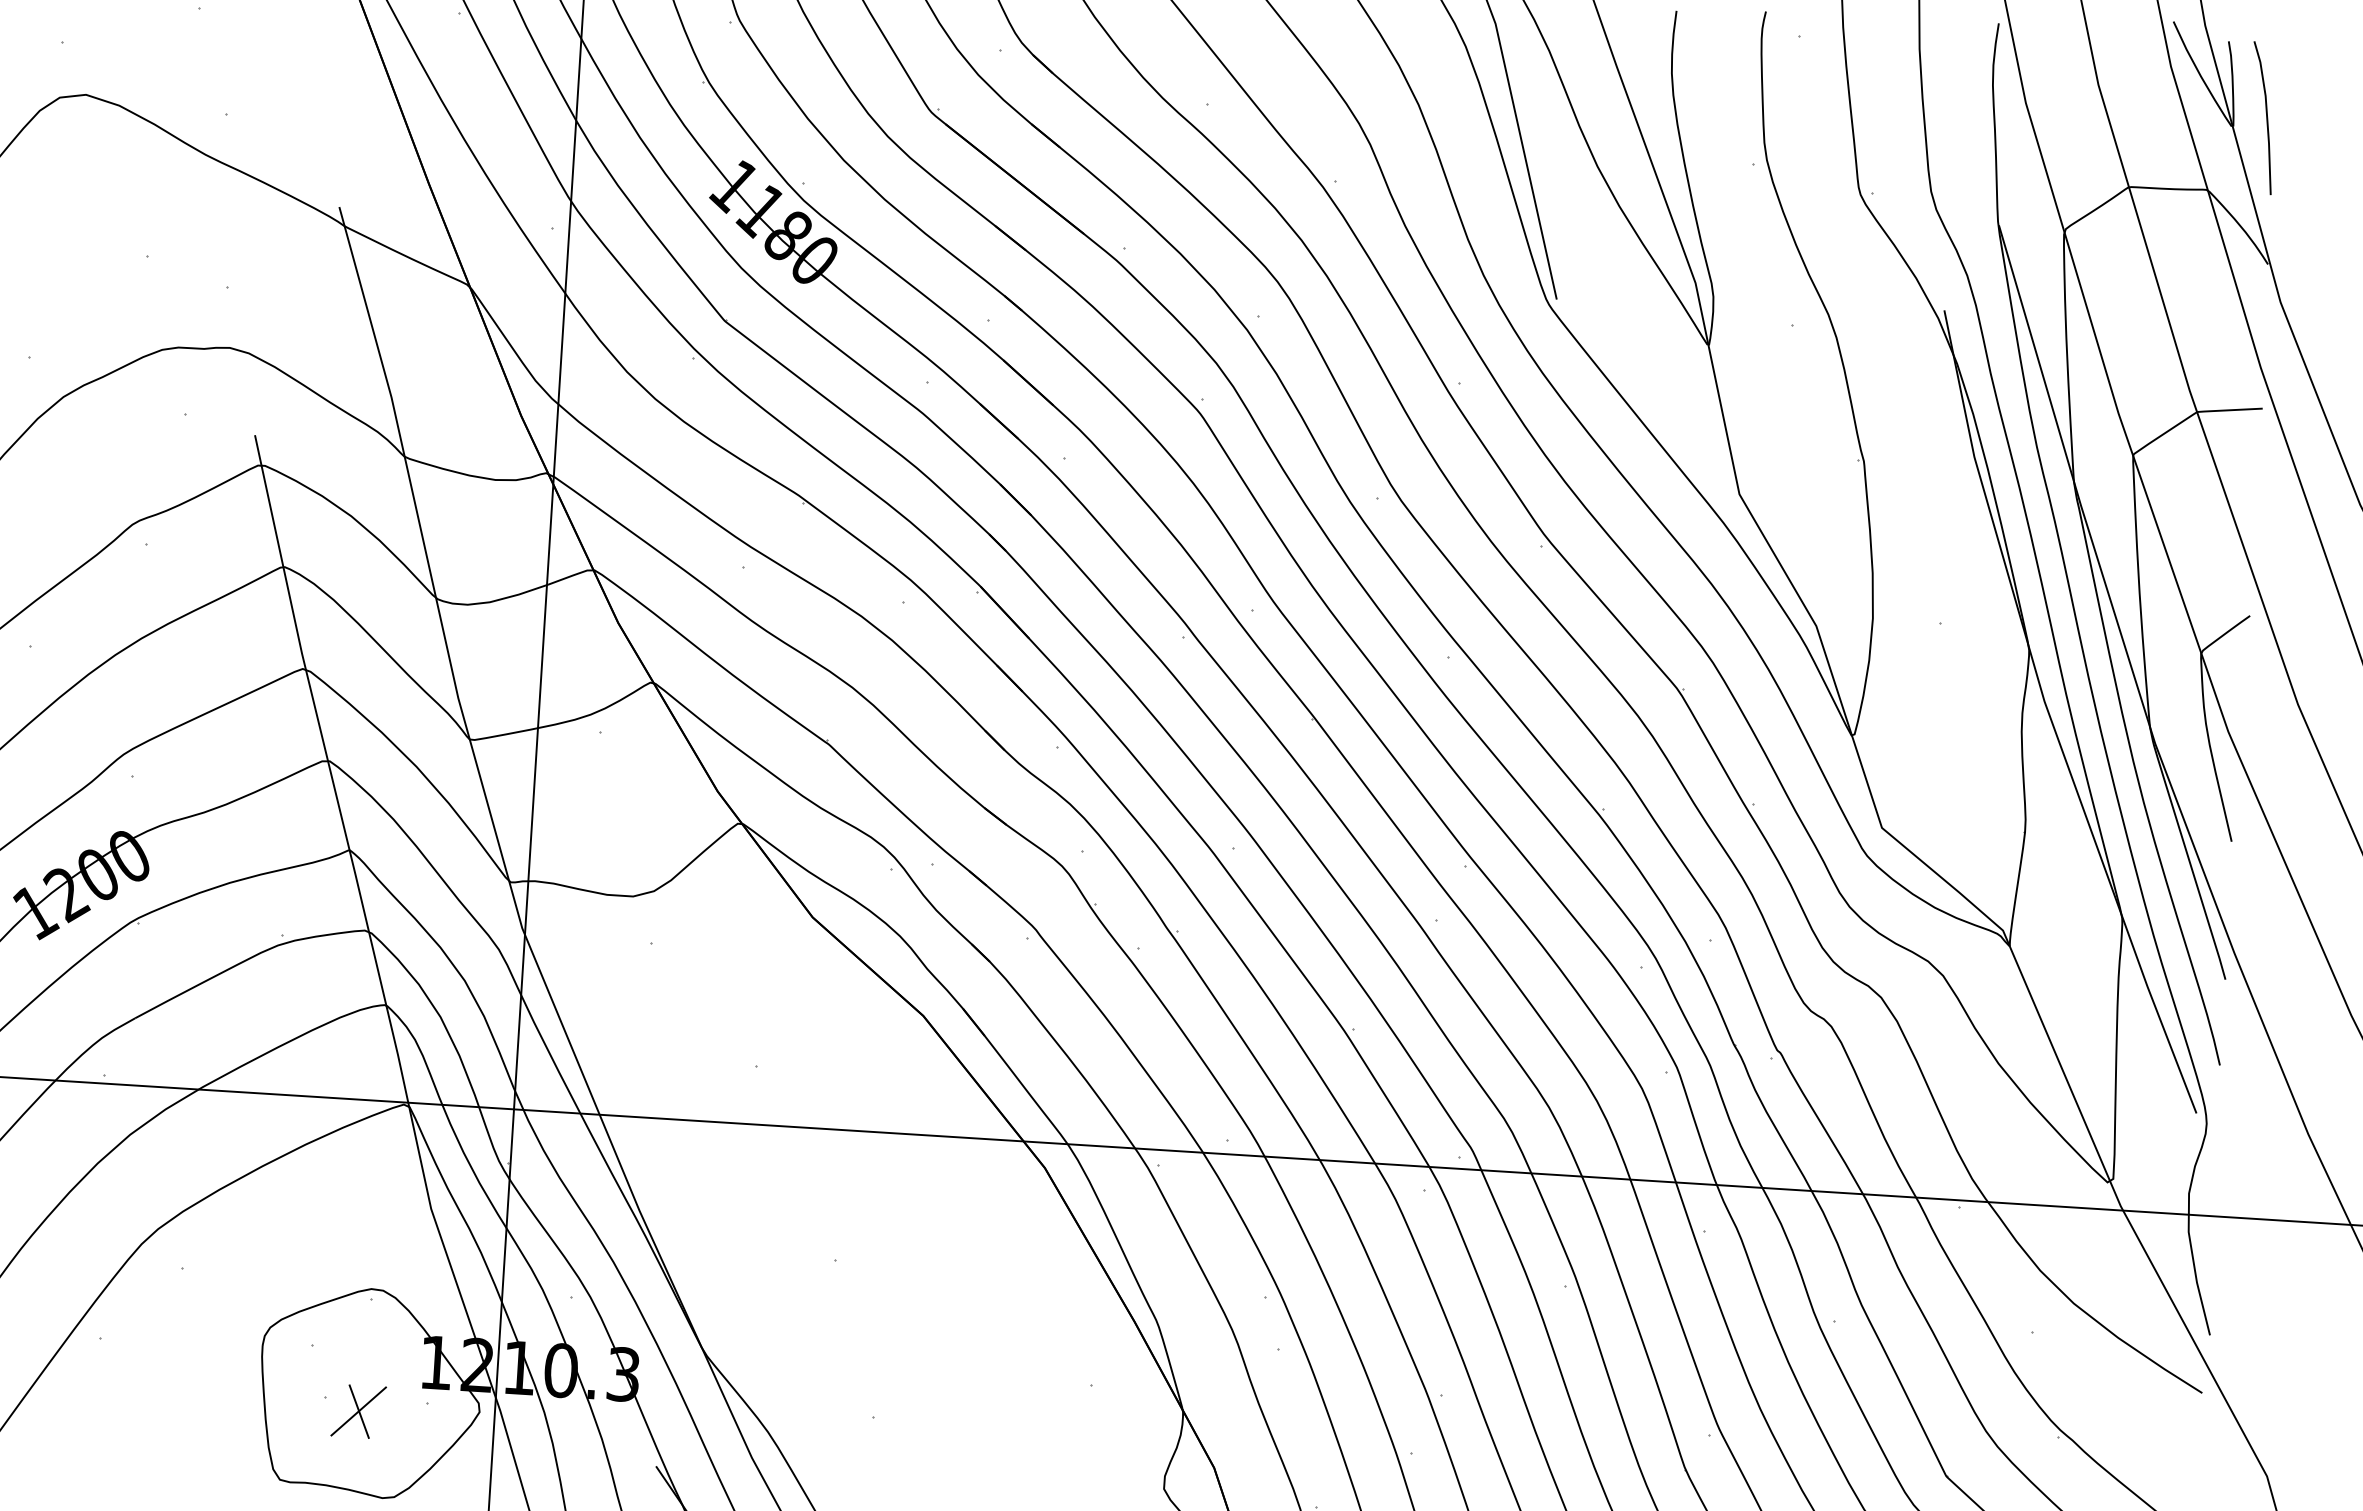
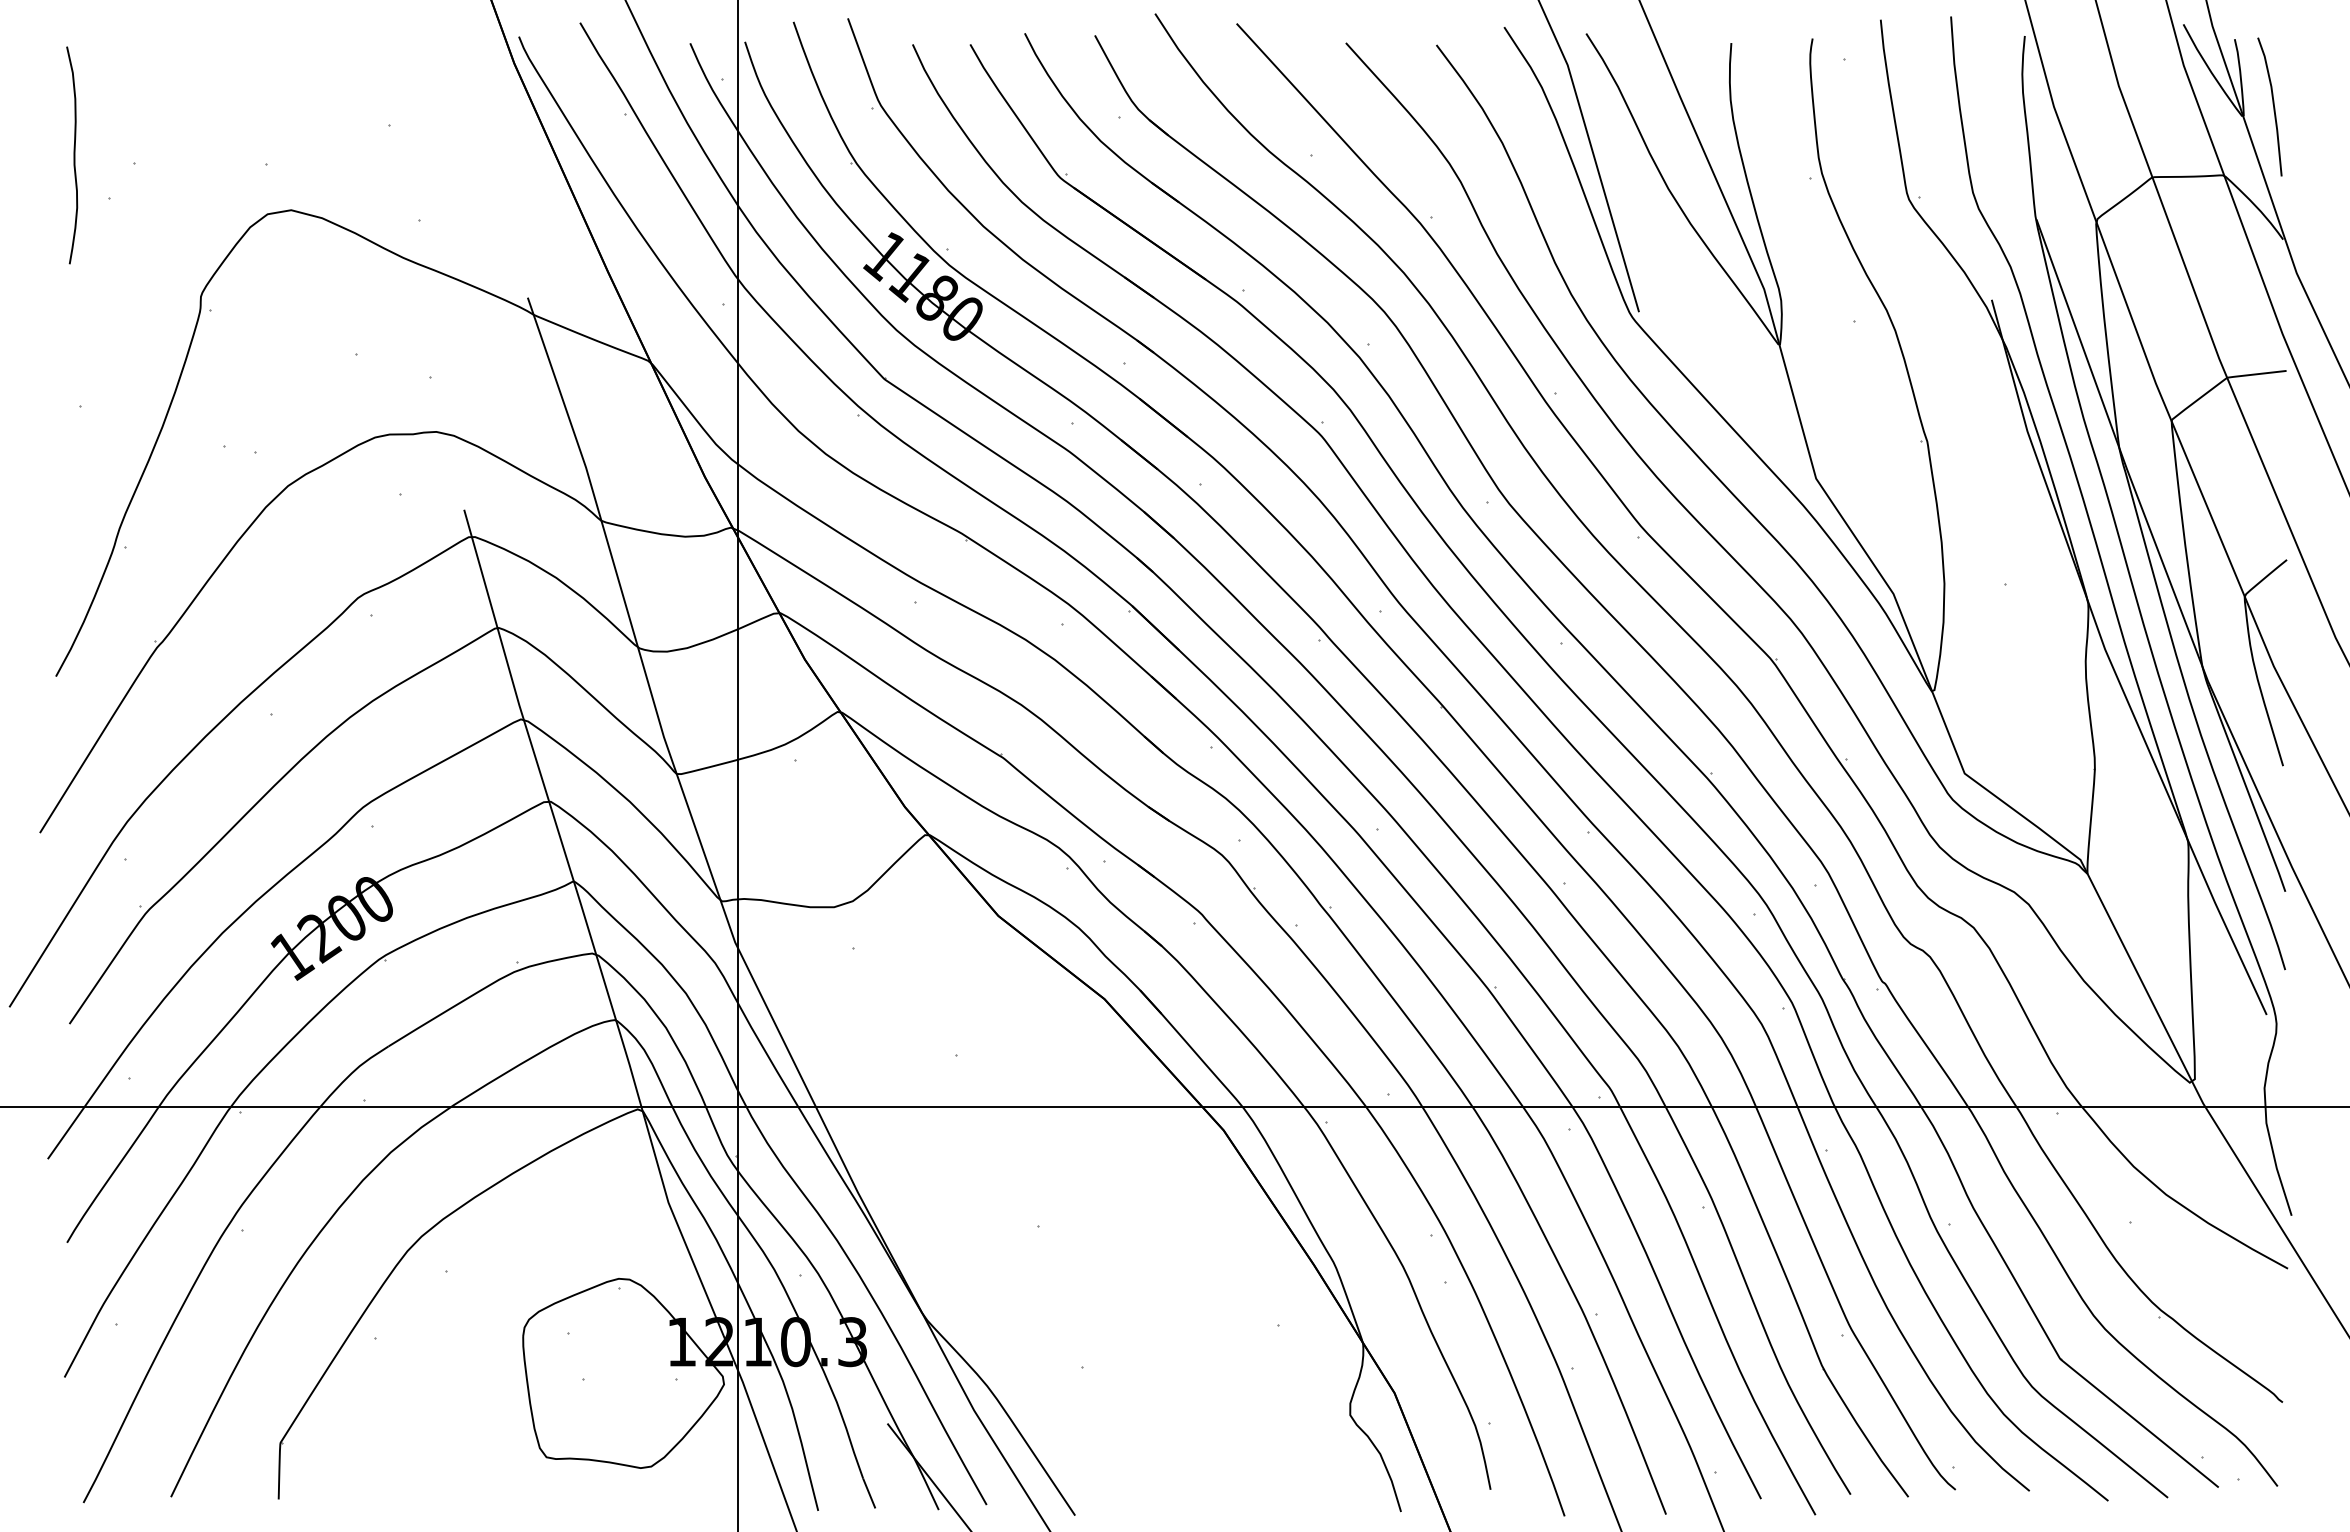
part: (357, 1411) -> (613, 1390), removed

